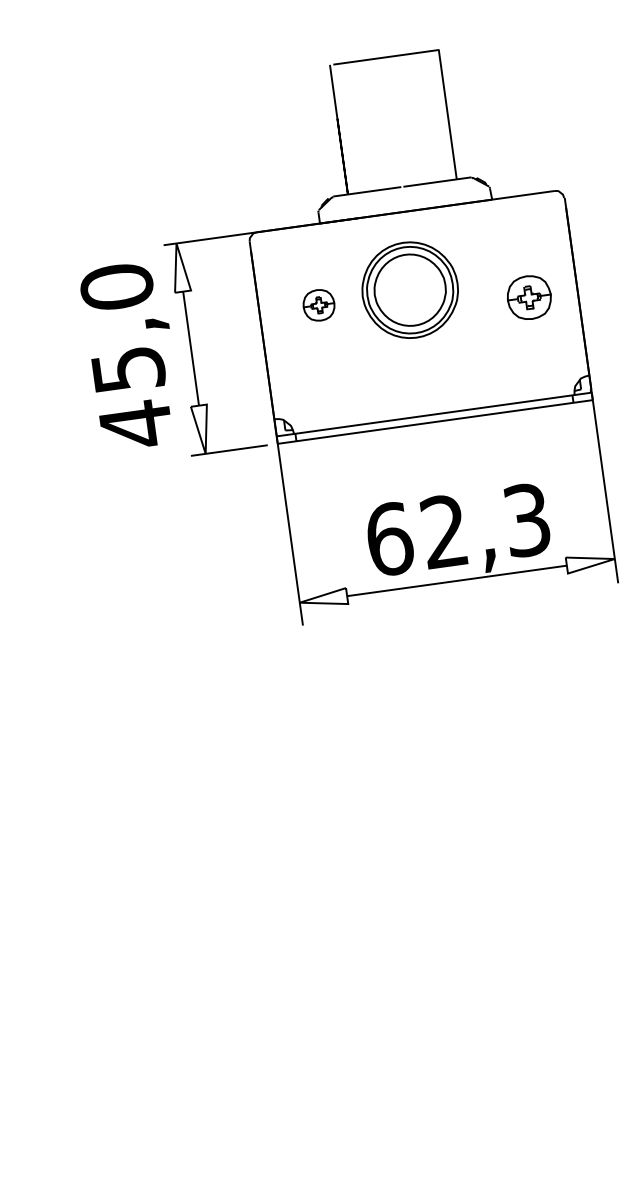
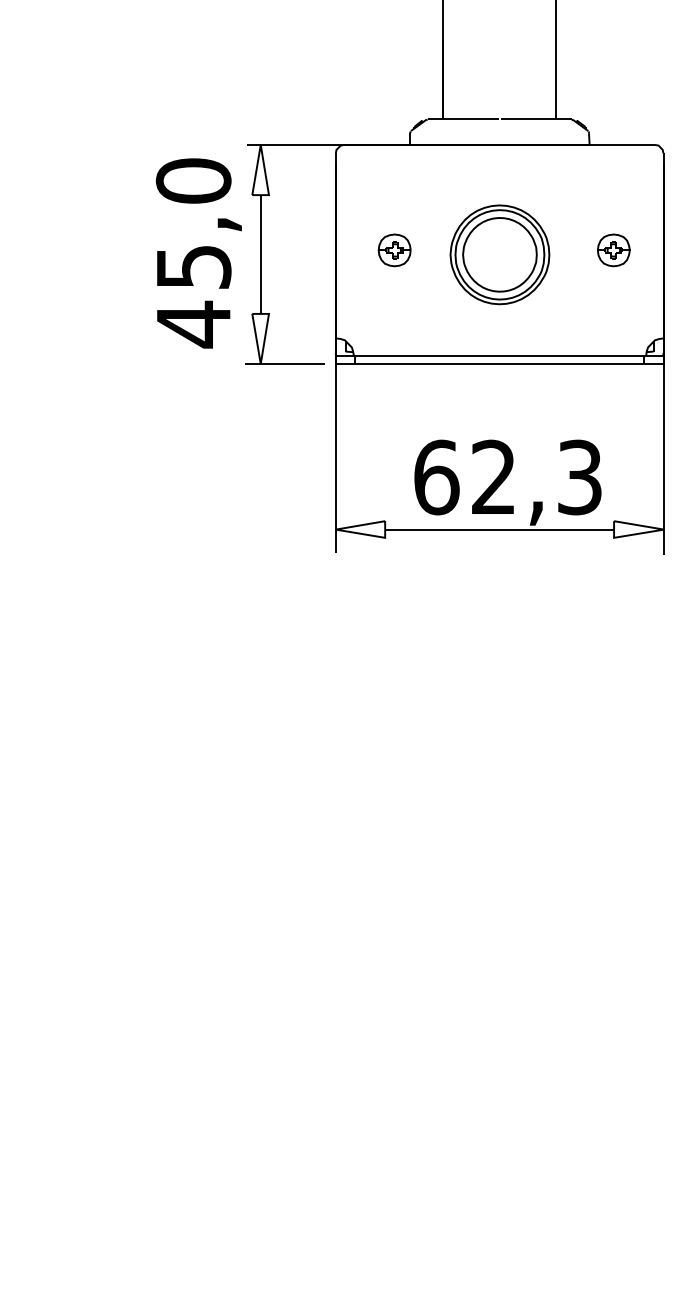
part: (409, 289) -> (499, 254), moved
part: (529, 297) -> (613, 250), size x0.71
part: (318, 305) -> (394, 250), moved

